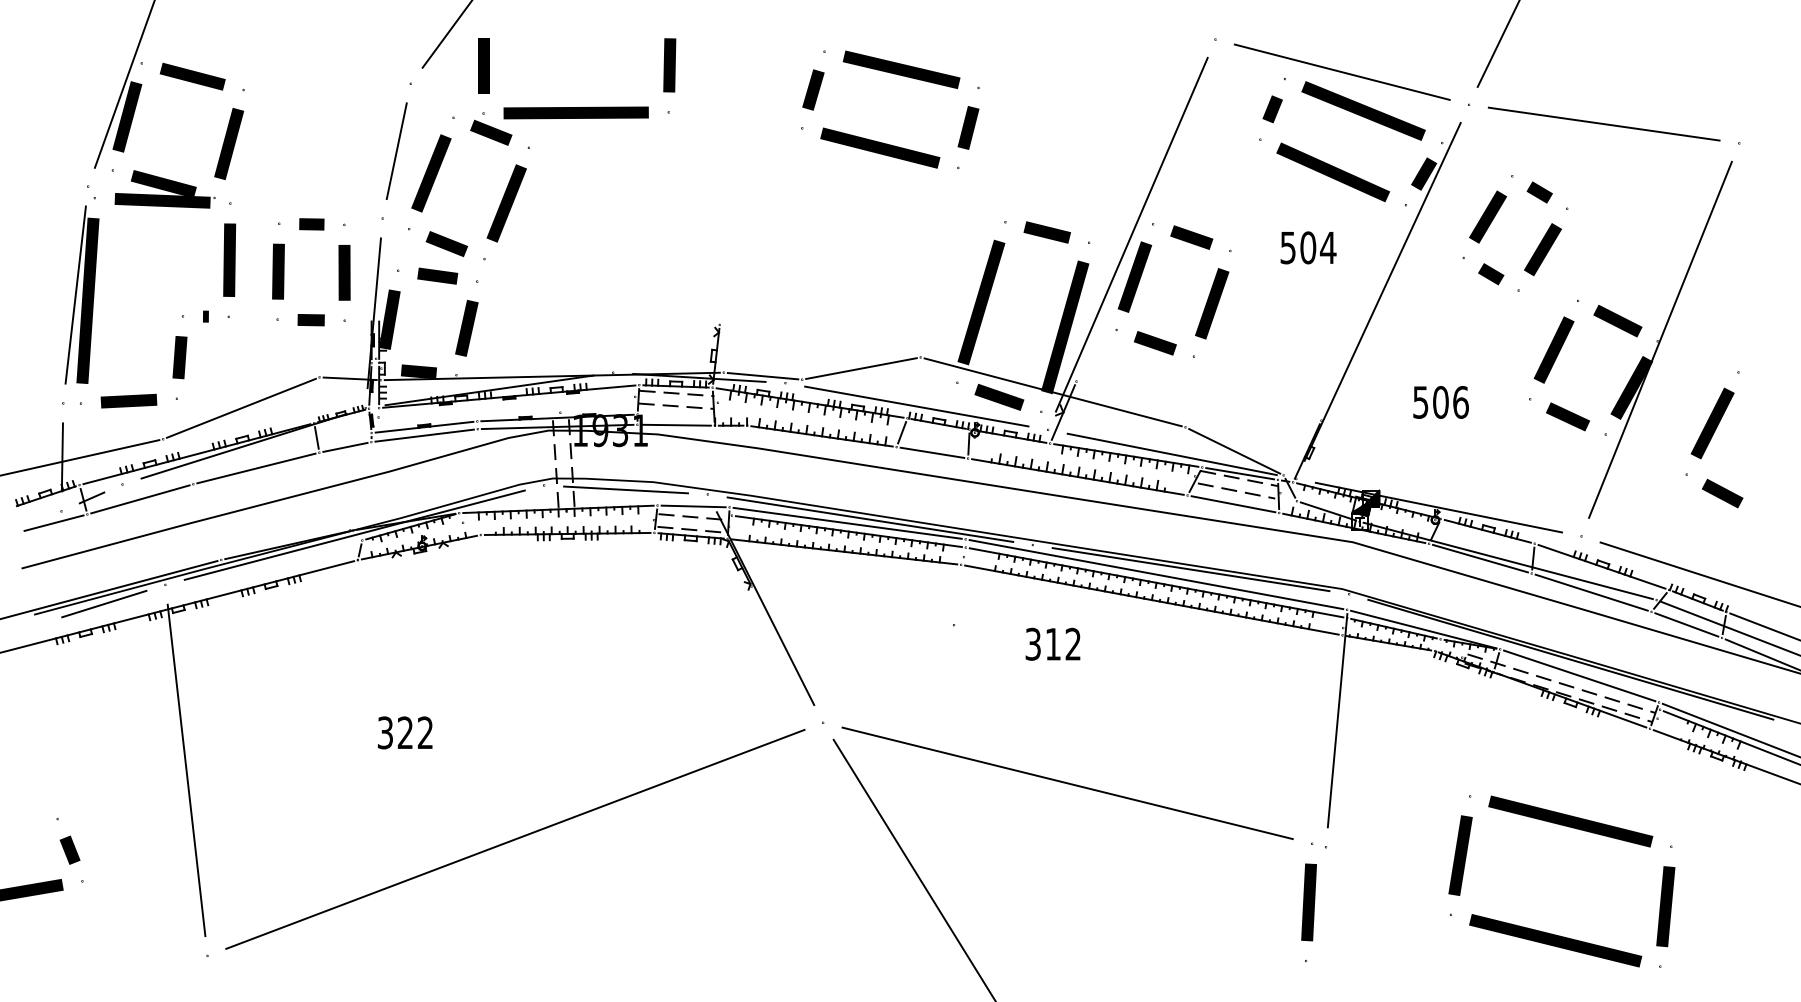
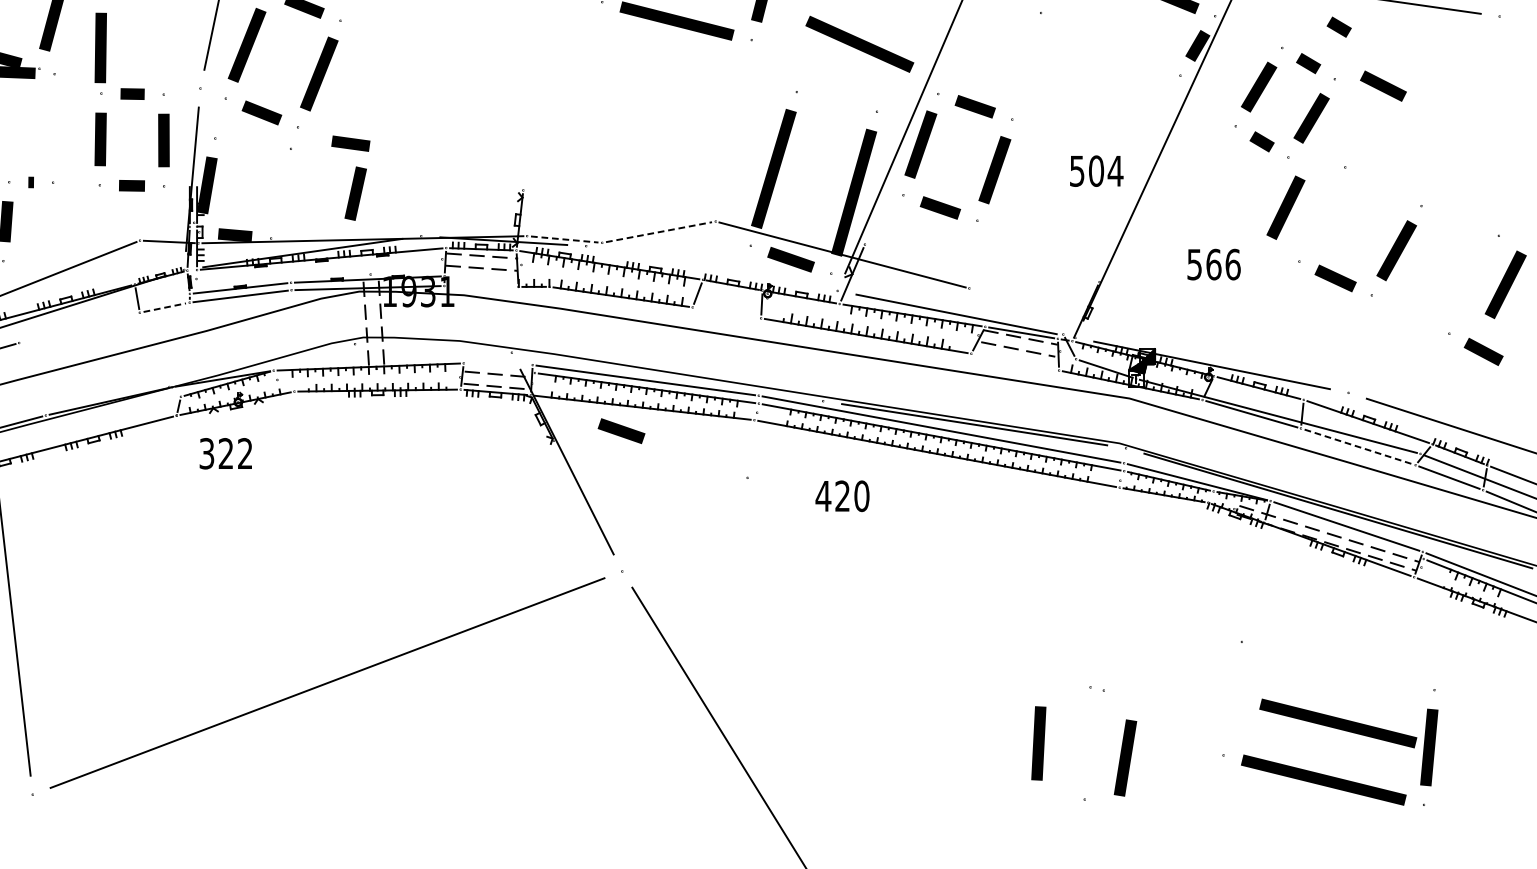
line: (1571, 154) -> (1338, 27), added
line: (1332, 172) -> (859, 44), moved
line: (1046, 232) -> (836, 101), removed
text: (1308, 247) -> (1096, 170), moved
line: (229, 259) -> (100, 47), moved
line: (437, 275) -> (350, 143), moved
line: (1617, 320) -> (1383, 85), moved
line: (466, 328) -> (355, 193), moved
line: (1660, 339) -> (1424, 204), removed
line: (1553, 349) -> (1285, 207), moved
line: (862, 368) -> (659, 232), solid -> dashed
line: (763, 376) -> (565, 239), solid -> dashed
text: (1440, 402) -> (1213, 264), 506 -> 566
line: (916, 406) -> (711, 268), removed
line: (1712, 423) -> (1505, 284), moved
line: (675, 424) -> (480, 285), removed
line: (345, 447) -> (164, 307), solid -> dashed
line: (1234, 451) -> (1016, 311), removed
line: (932, 452) -> (727, 312), removed
line: (256, 468) -> (79, 327), removed
line: (626, 489) -> (433, 348), removed
line: (1233, 504) -> (1015, 362), removed
line: (693, 506) -> (498, 364), removed
line: (870, 519) -> (667, 376), removed
line: (354, 534) -> (173, 391), removed
line: (822, 575) -> (621, 430), added
line: (1591, 592) -> (1358, 446), solid -> dashed
text: (1052, 643) -> (841, 495), 312 -> 420
line: (1337, 720) -> (1114, 569), removed
text: (405, 732) -> (226, 453), moved
line: (1067, 783) -> (856, 629), removed
line: (1570, 821) -> (1338, 723), moved
line: (1460, 855) -> (1125, 757), moved
line: (1308, 902) -> (1038, 743), moved

